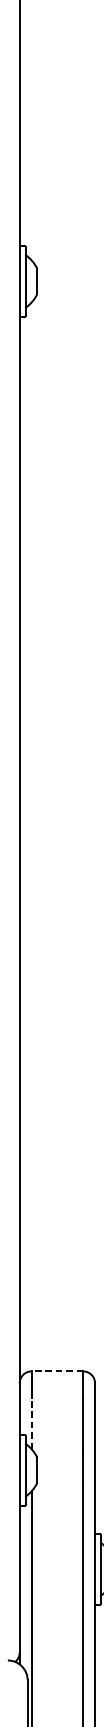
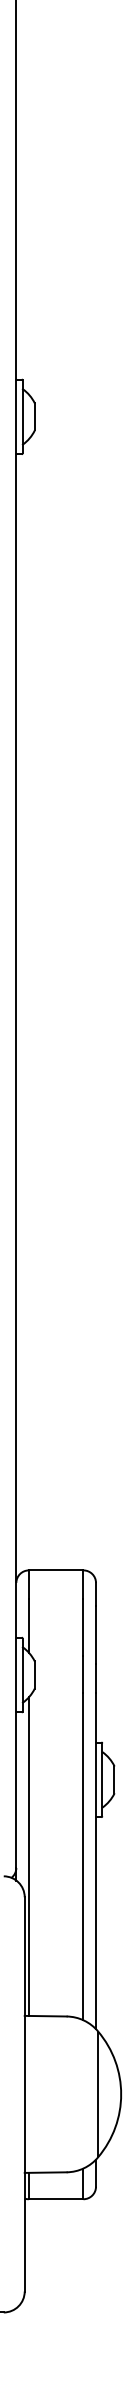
line: (56, 1371) -> (55, 1570), dashed -> solid
line: (31, 1423) -> (28, 1625), dashed -> solid

